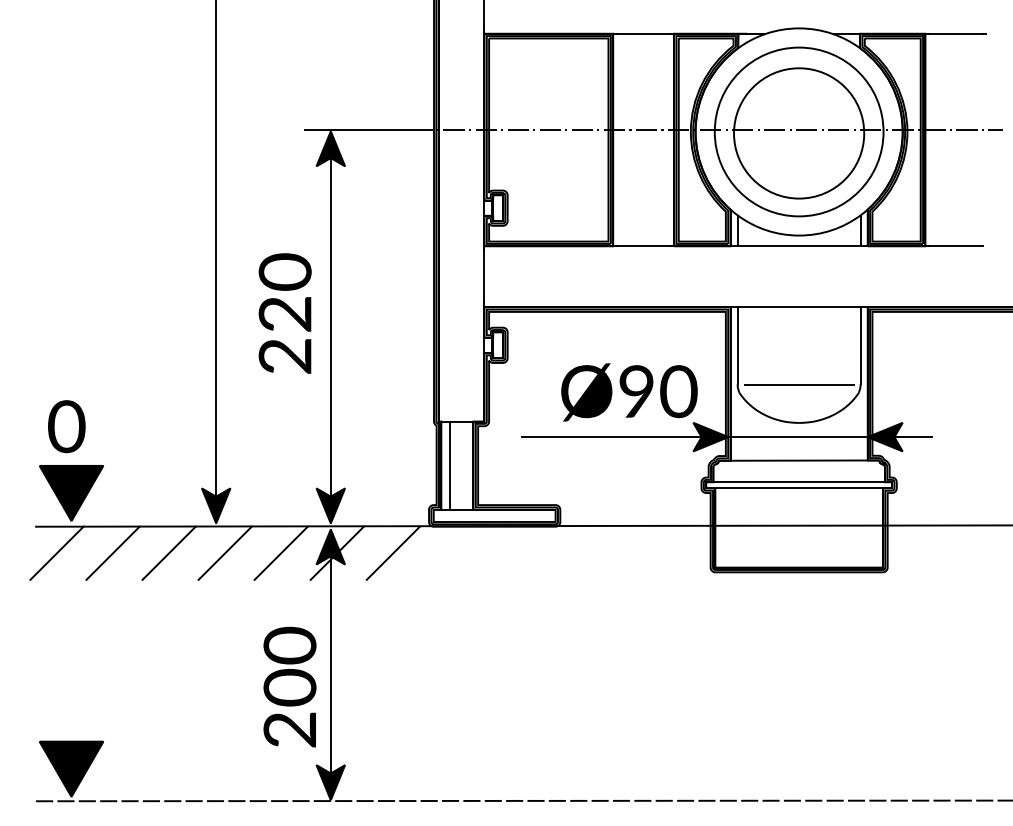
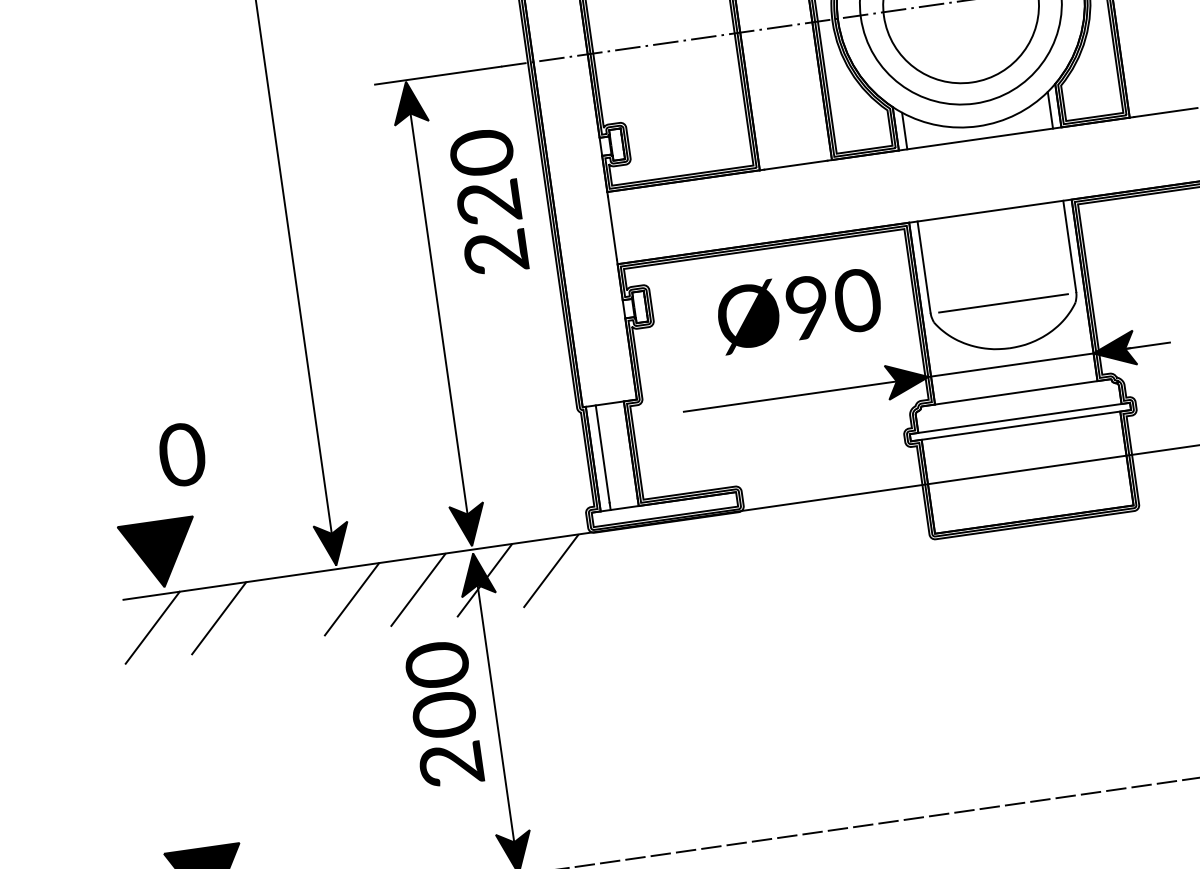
text: (284, 313) -> (487, 202), moved
text: (629, 392) -> (799, 309), moved
text: (66, 426) -> (181, 454), moved
line: (168, 552) -> (284, 608), removed
text: (289, 686) -> (443, 713), moved

